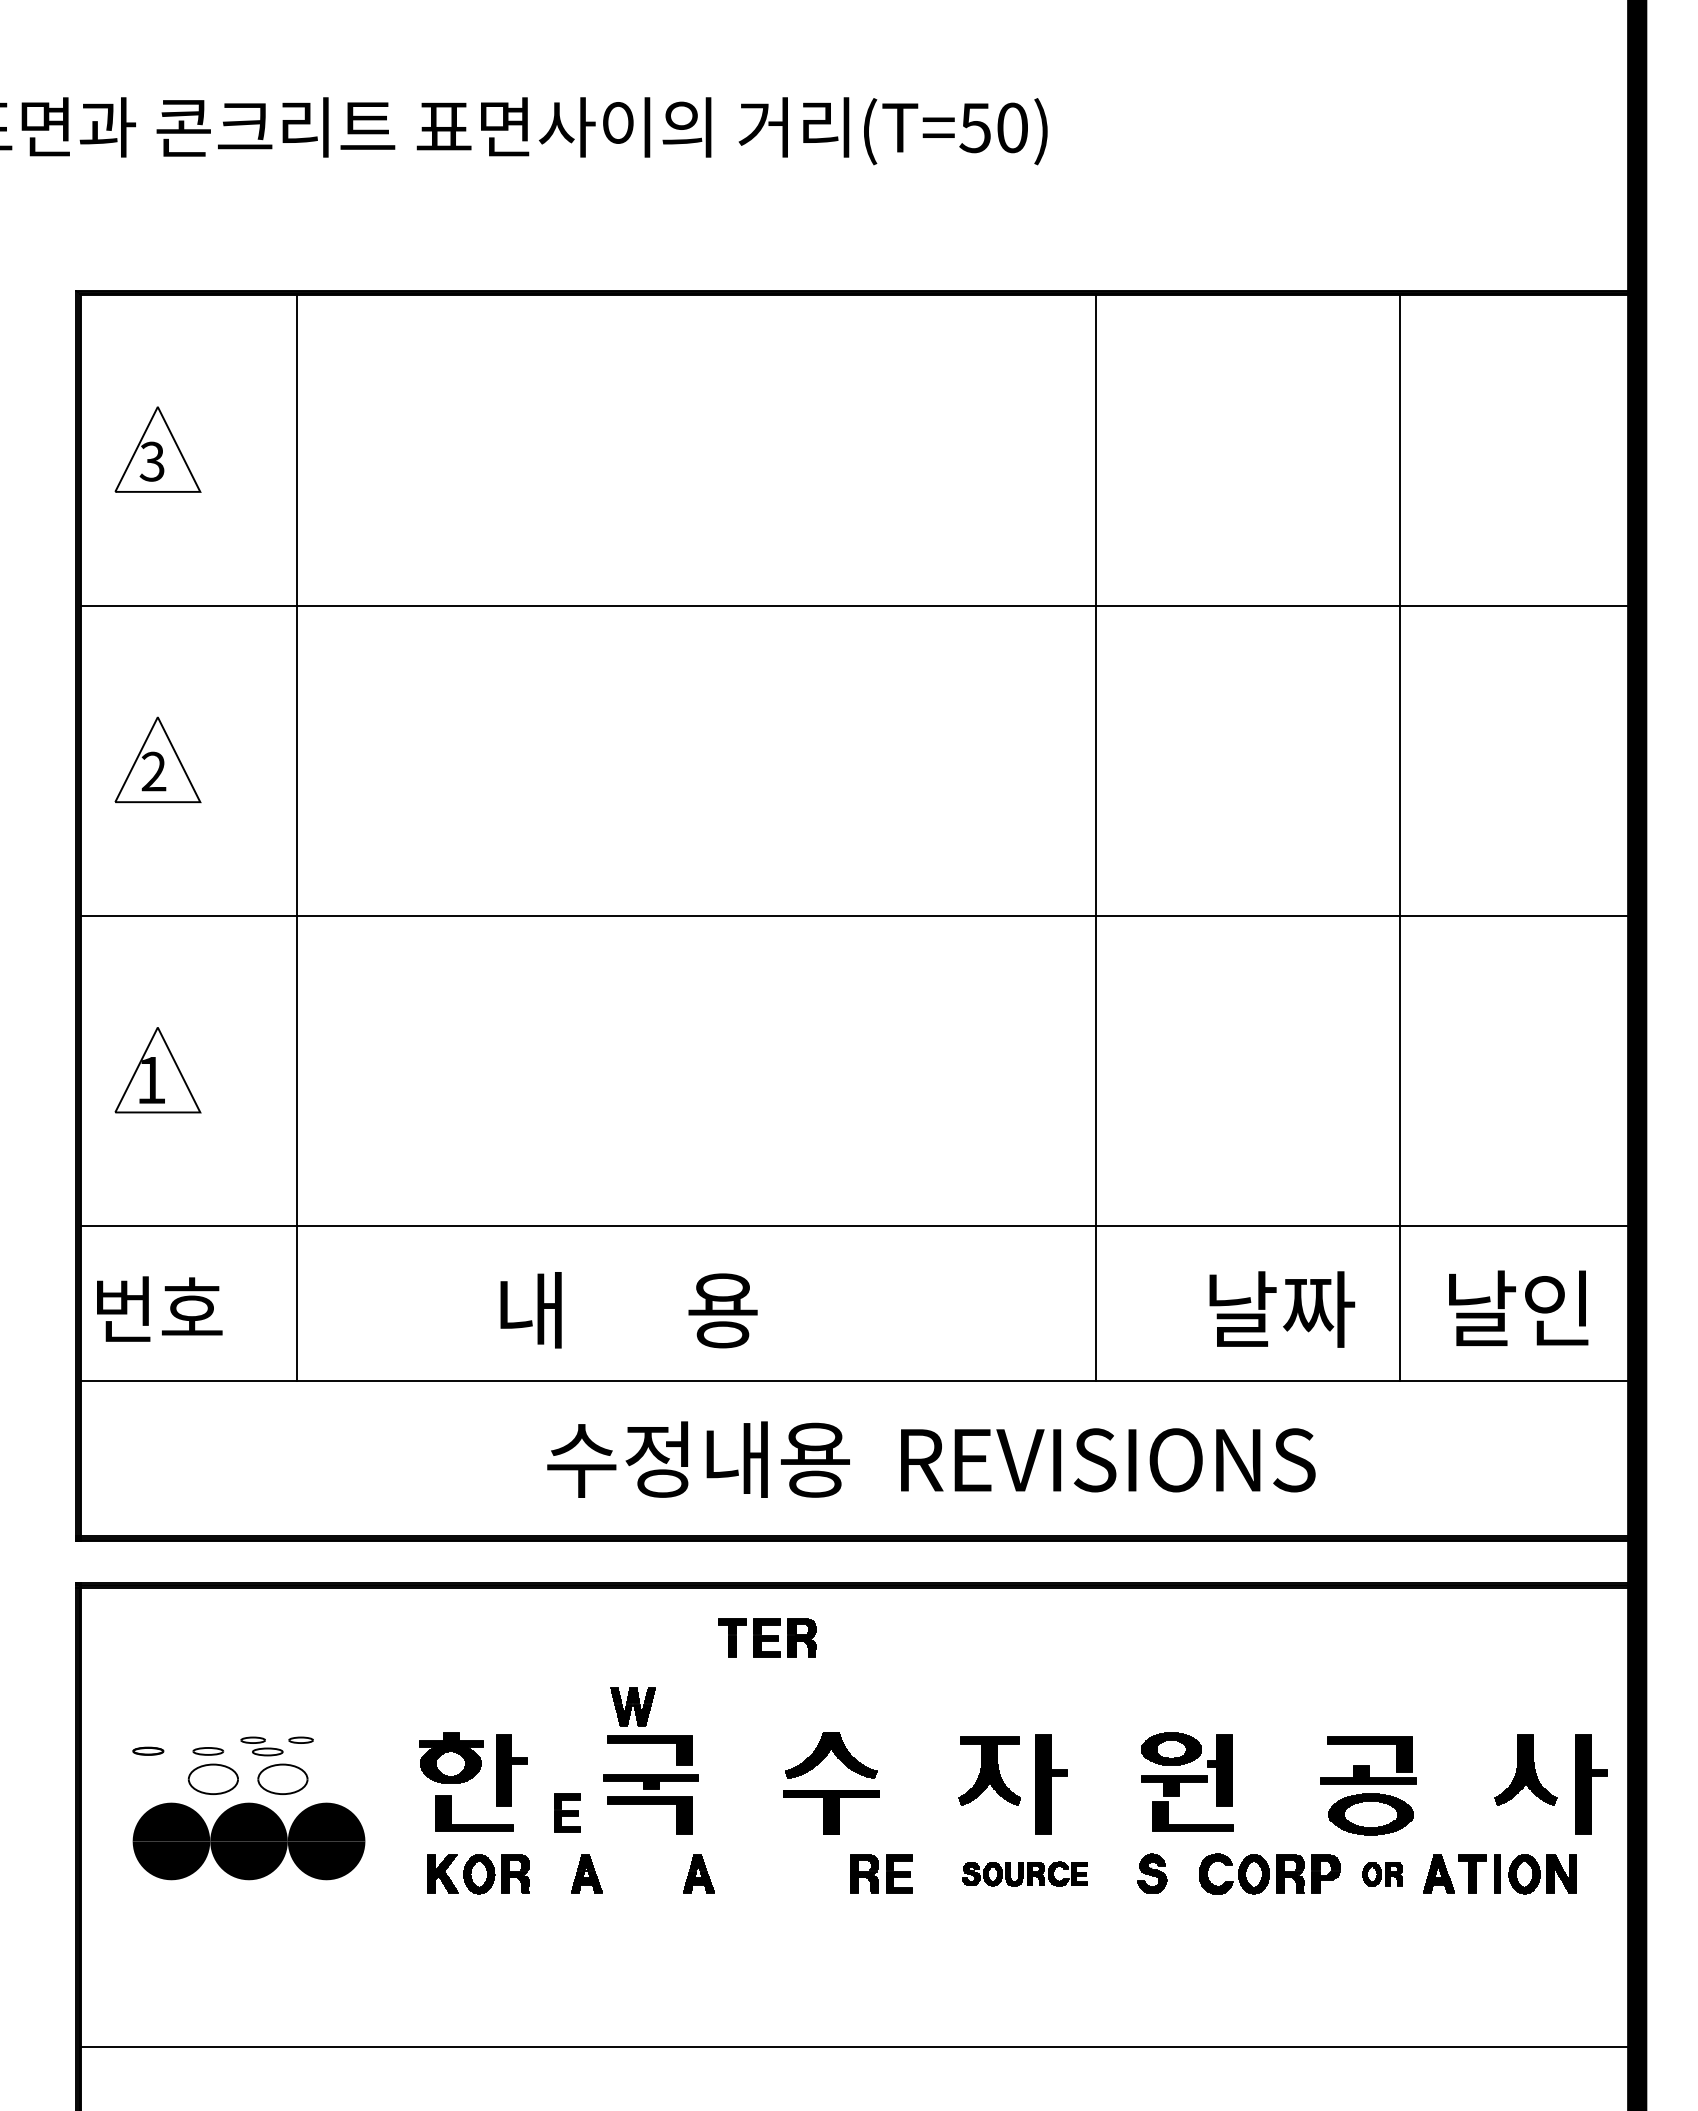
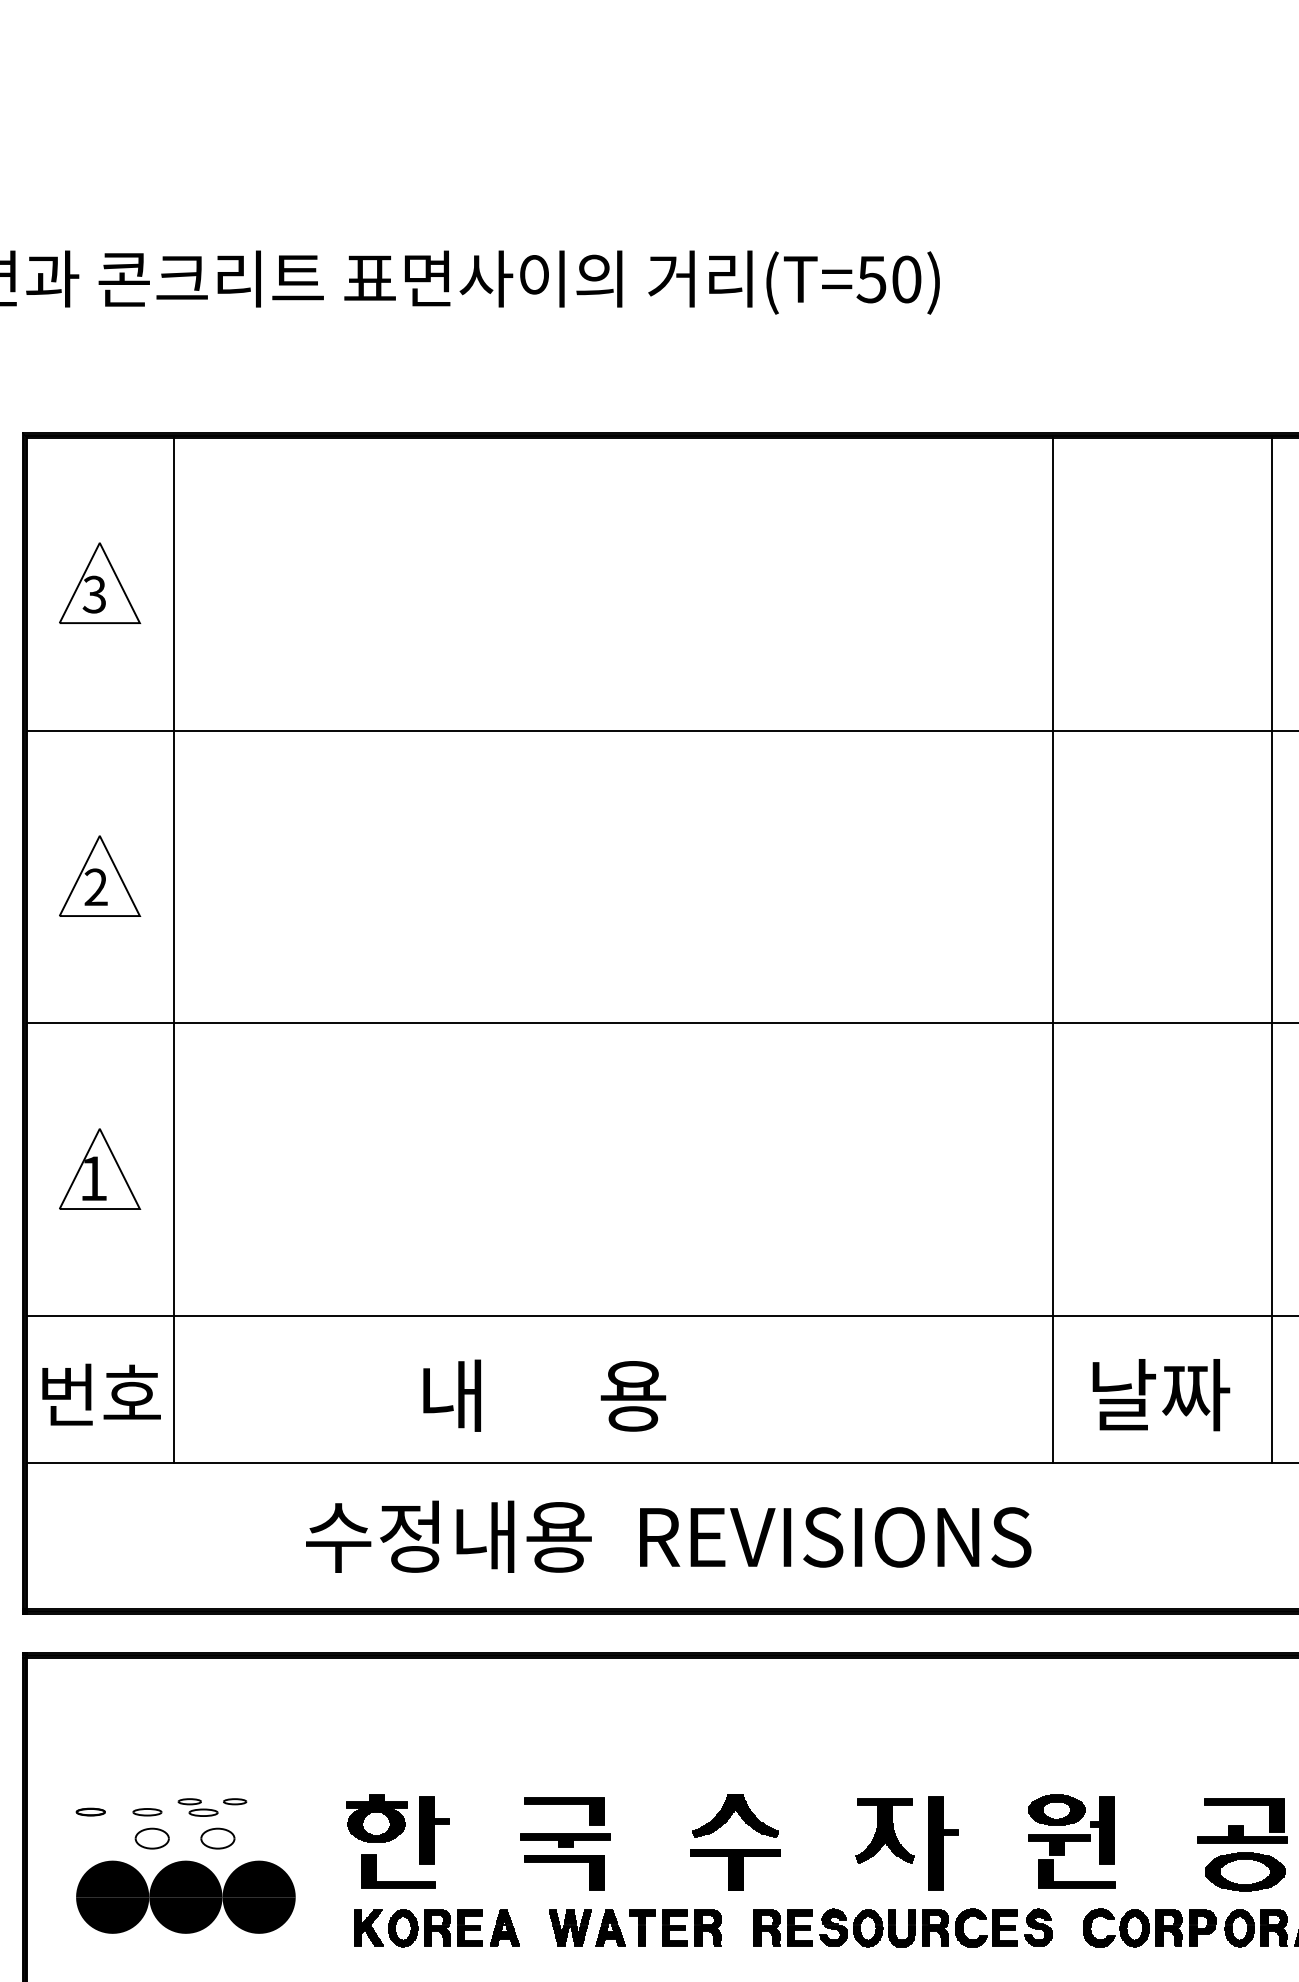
line: (297, 838) -> (174, 950), moved
line: (1096, 838) -> (1053, 950), moved
text: (931, 1459) -> (668, 1536), moved
part: (767, 1637) -> (675, 1927), moved
part: (632, 1706) -> (569, 1927), moved
part: (213, 1779) -> (152, 1838), size x0.71
part: (282, 1779) -> (217, 1838), size x0.71
part: (567, 1812) -> (470, 1927), moved
part: (1024, 1873) -> (918, 1927), size x1.67
part: (1382, 1874) -> (1256, 1928), size x1.67

